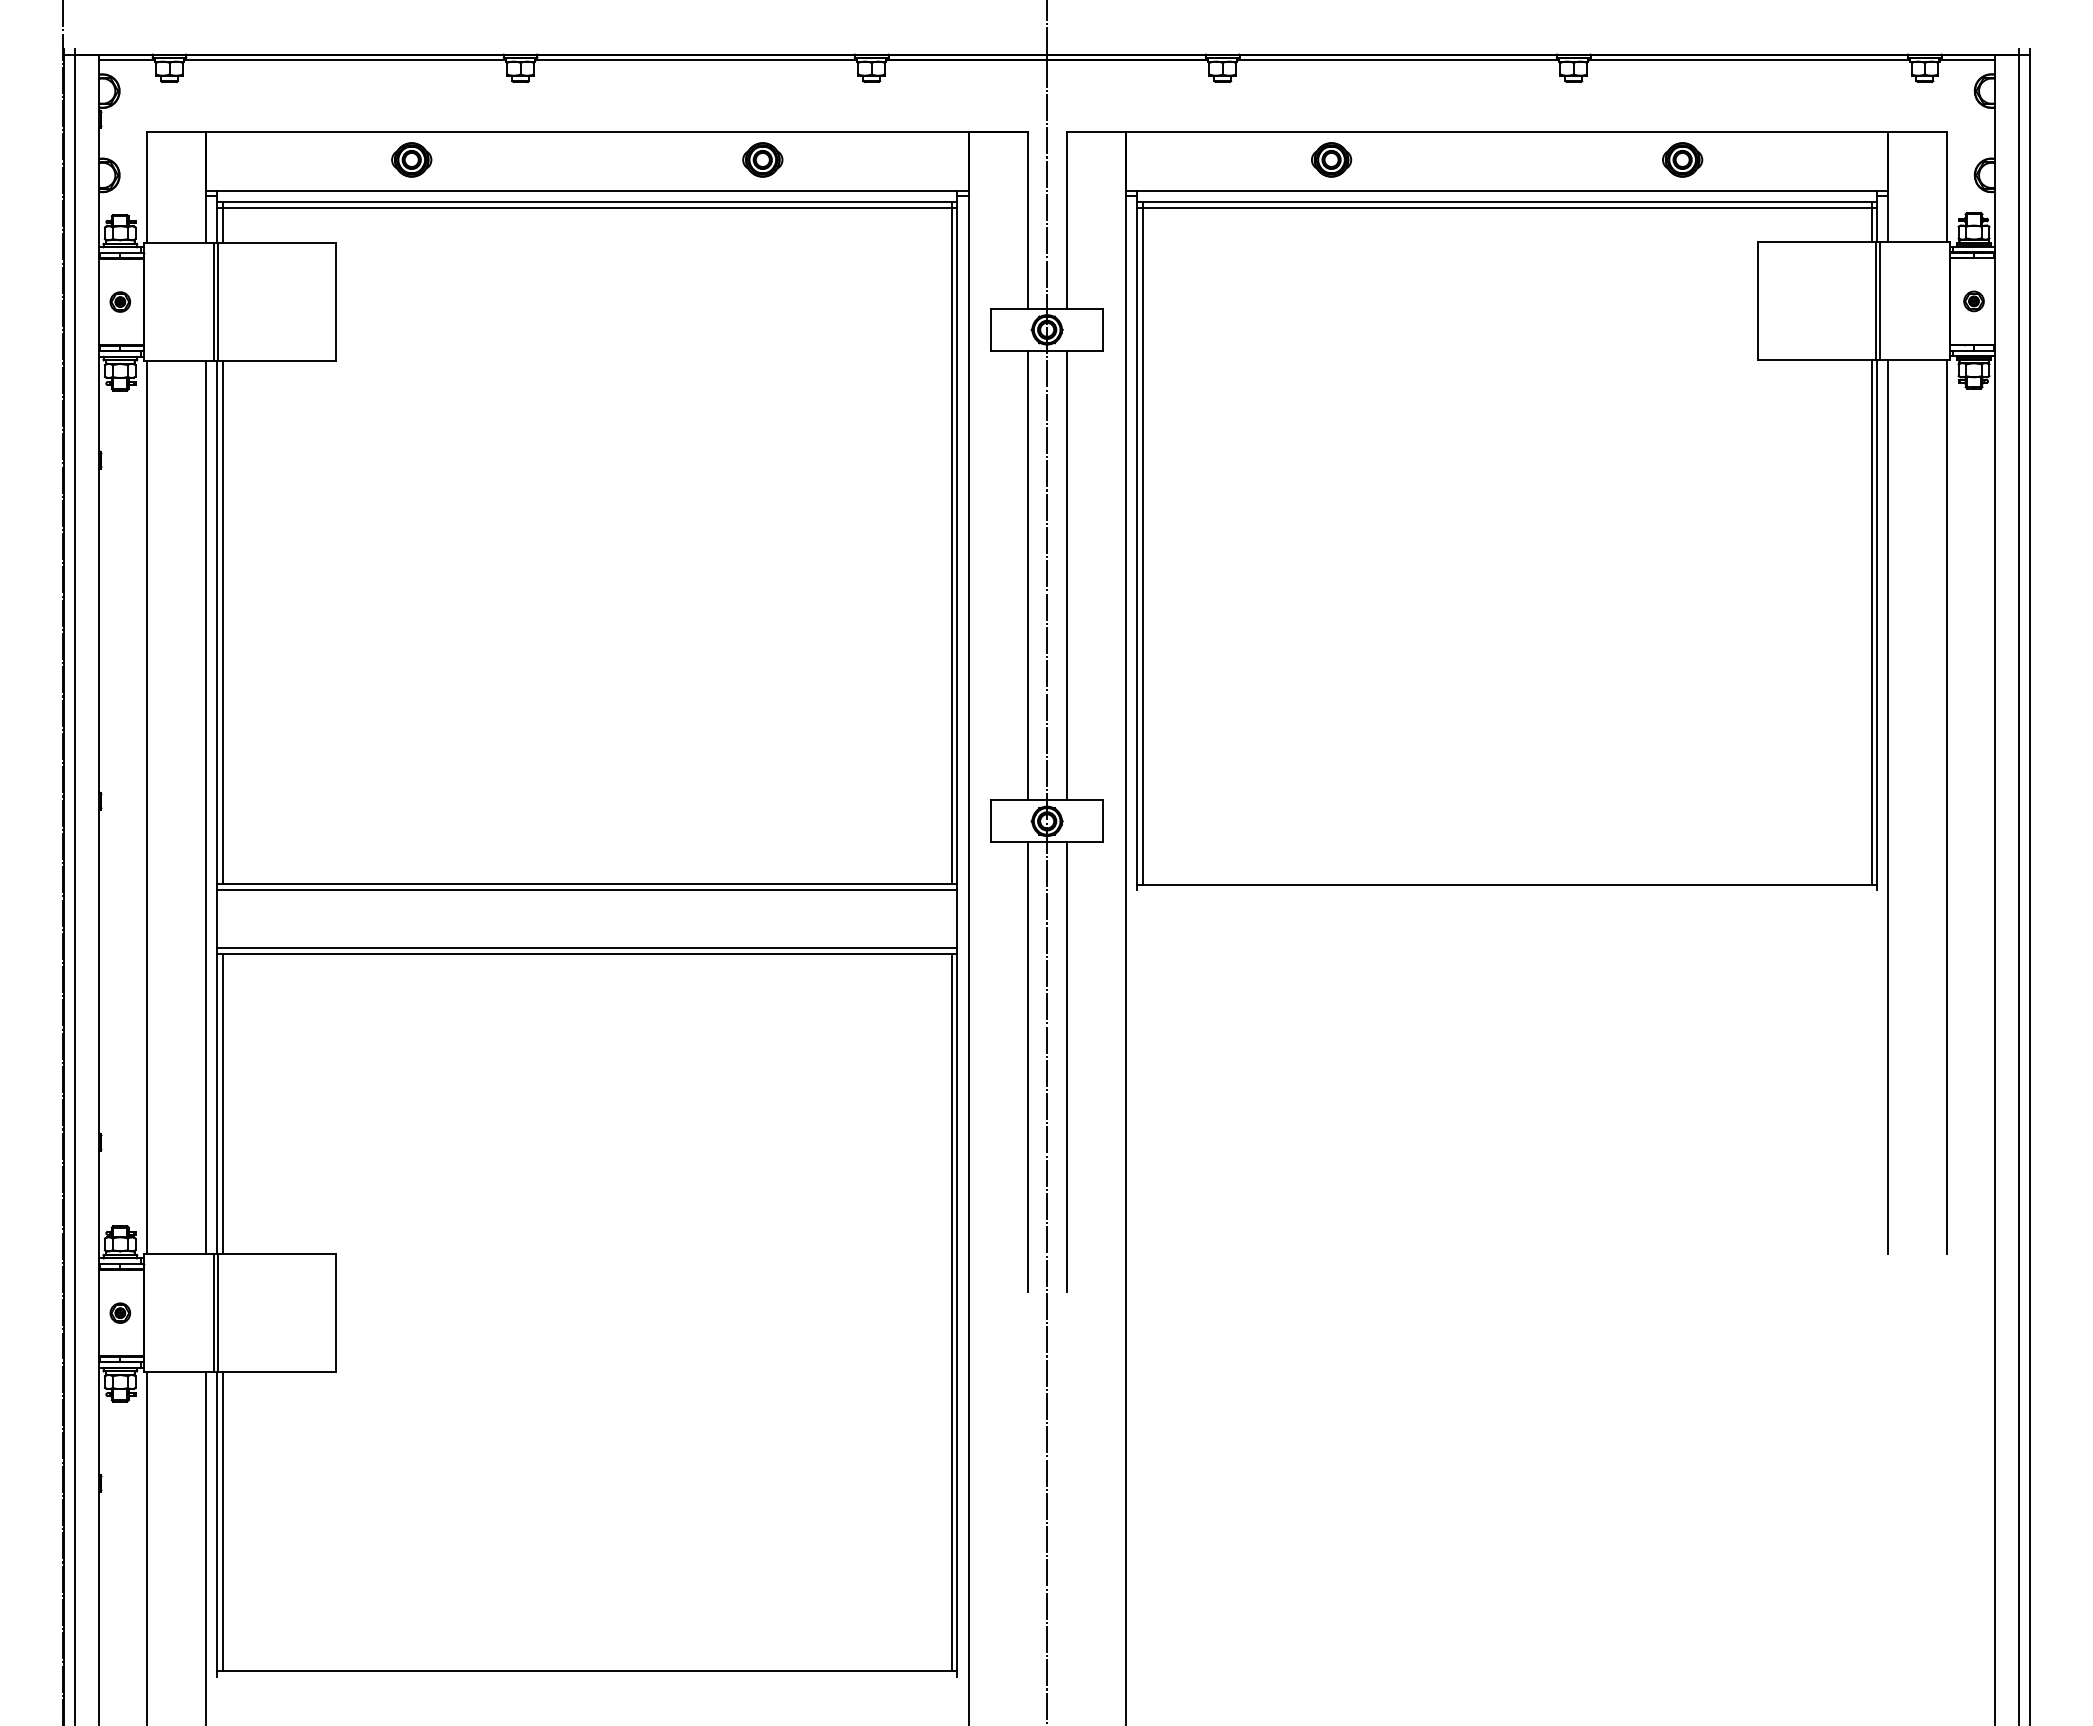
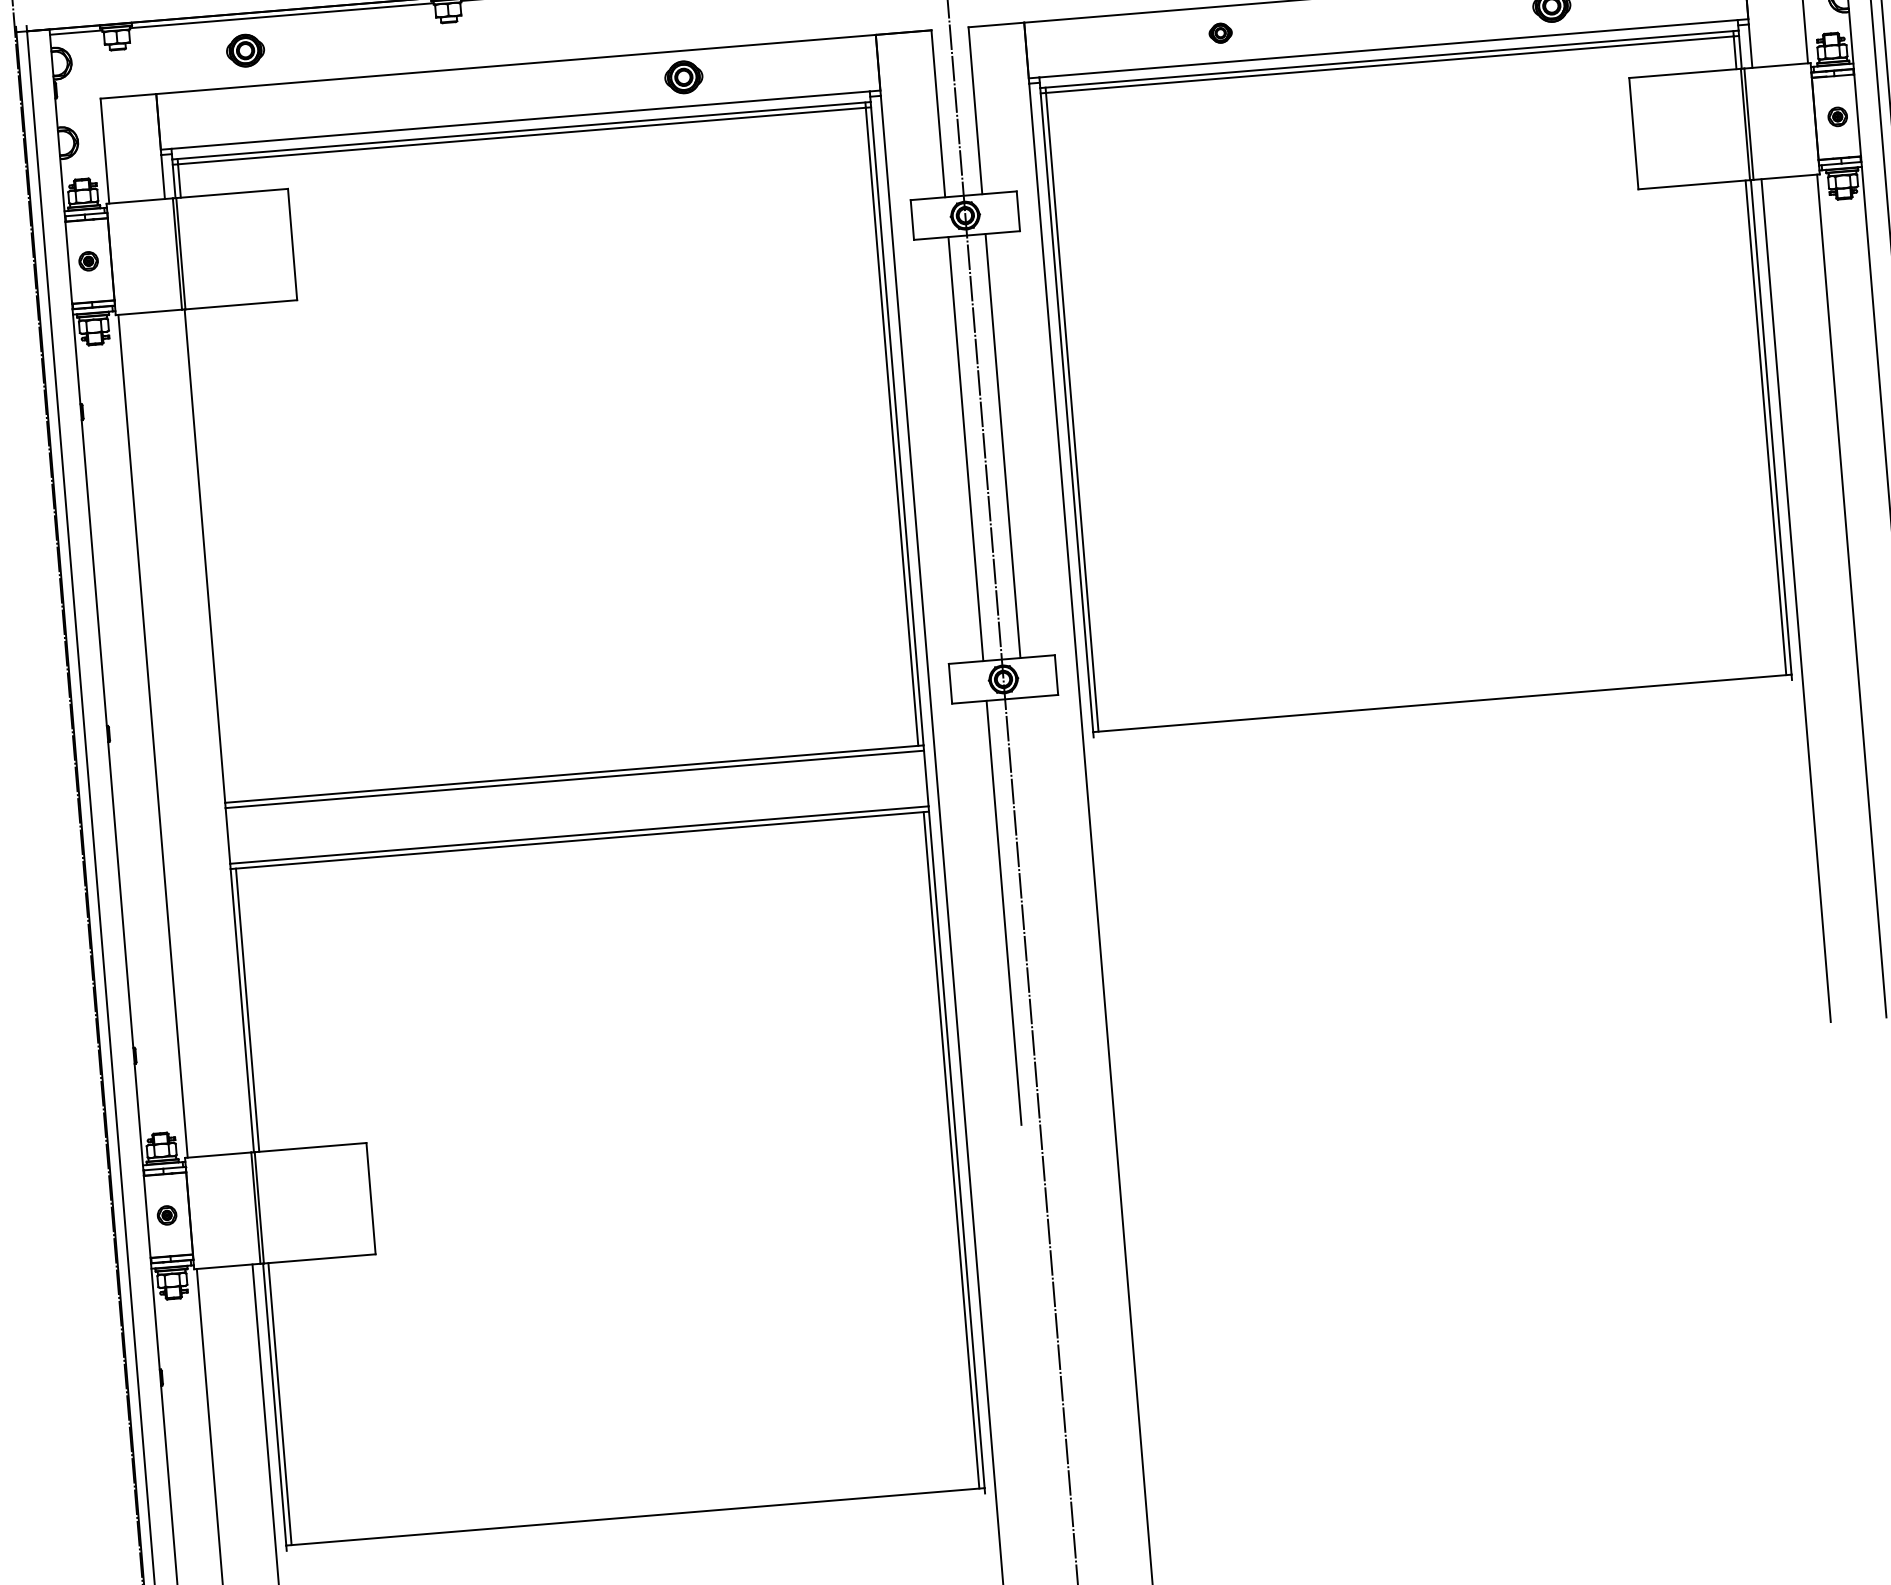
part: (411, 159) -> (245, 50), moved
part: (1331, 159) -> (1220, 32), size x0.6
line: (222, 622) -> (209, 555), removed
line: (206, 807) -> (209, 731), removed
line: (1066, 1066) -> (1040, 909), removed

